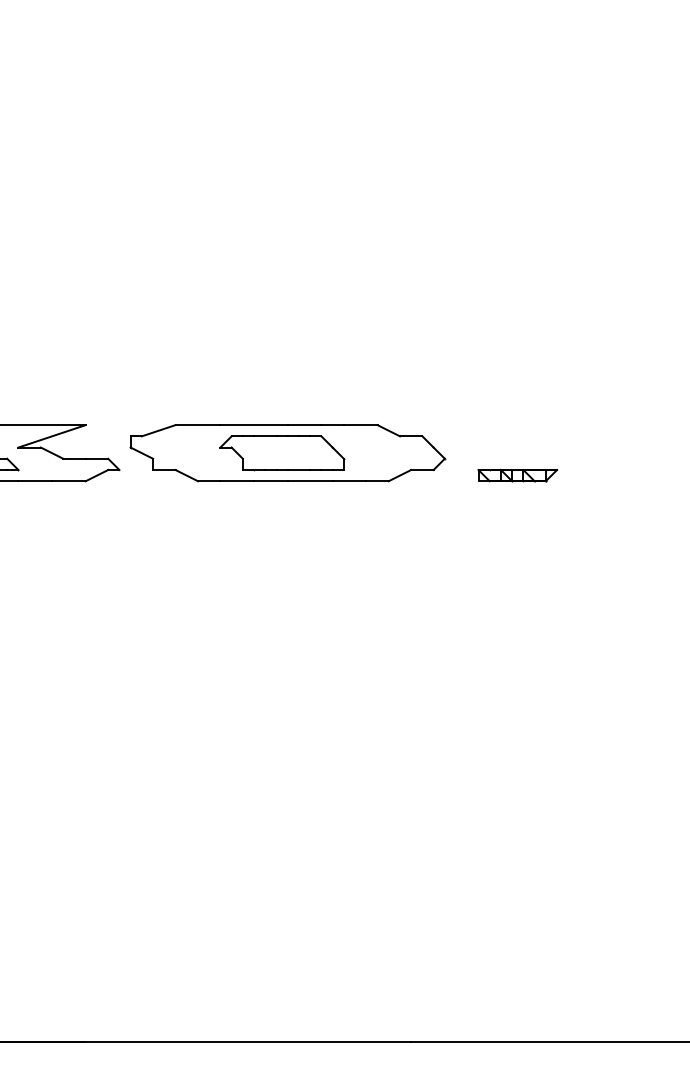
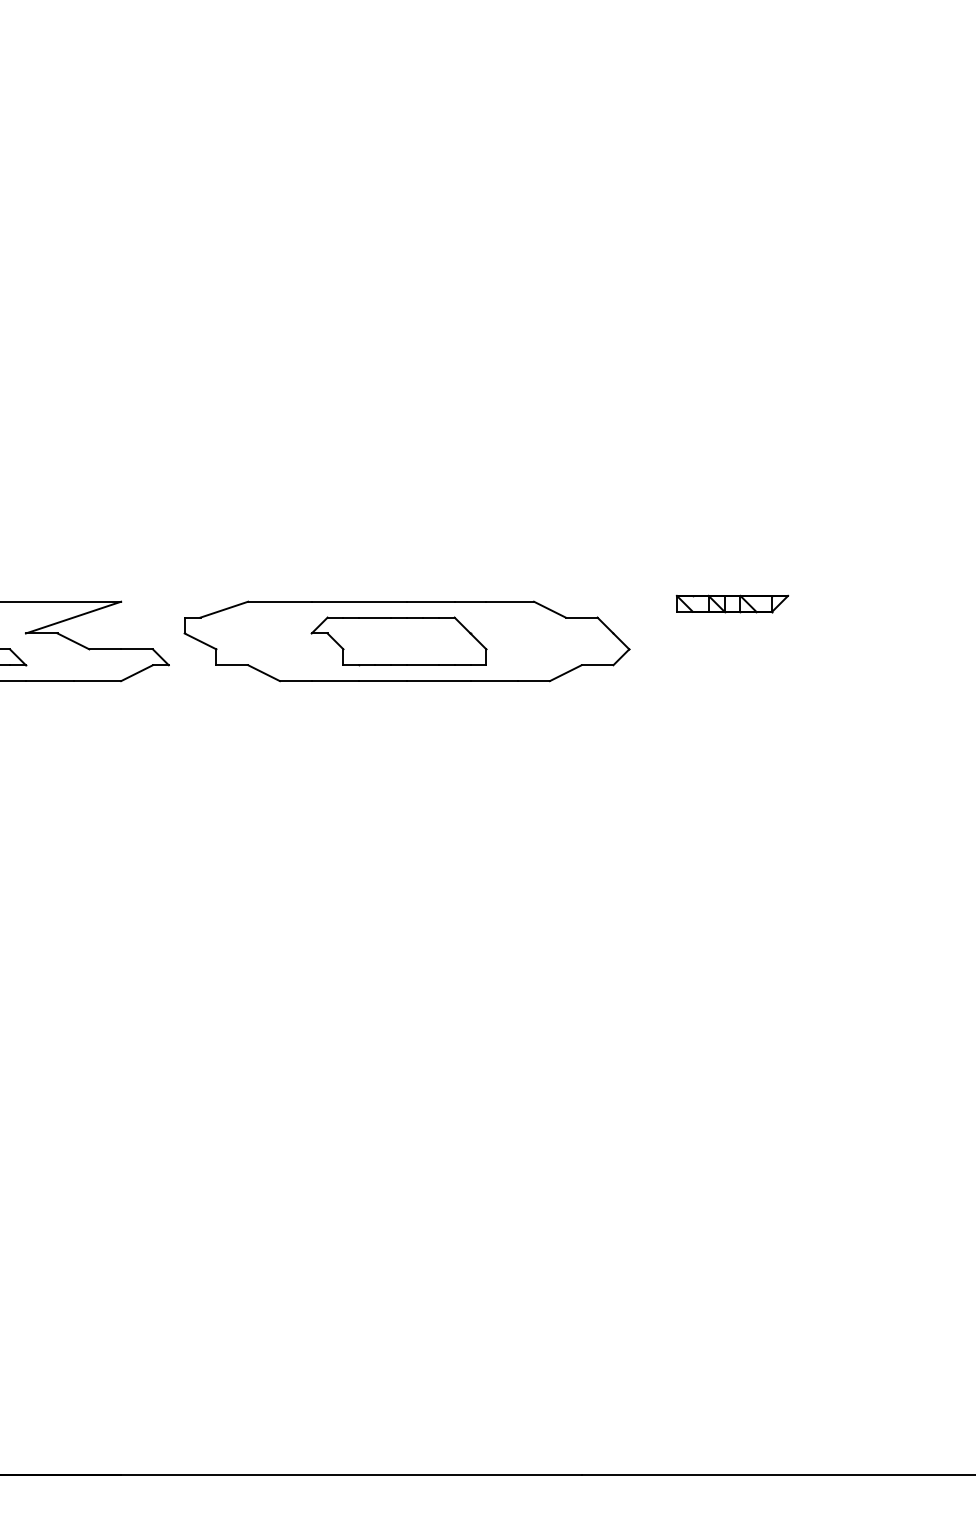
part: (517, 475) -> (732, 603), moved

